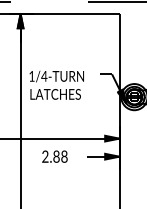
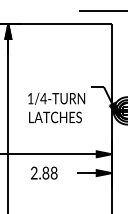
text: (56, 84) -> (56, 107), moved

